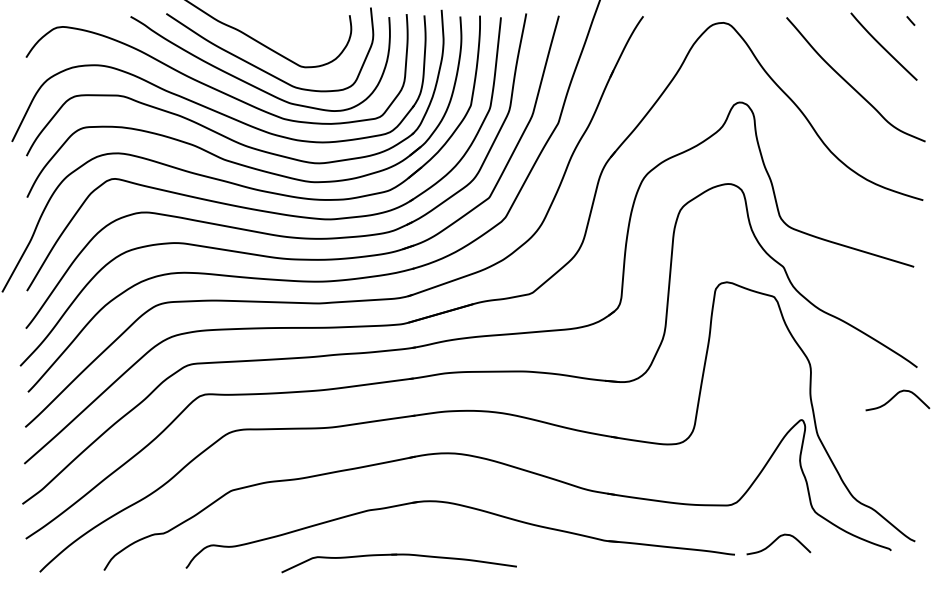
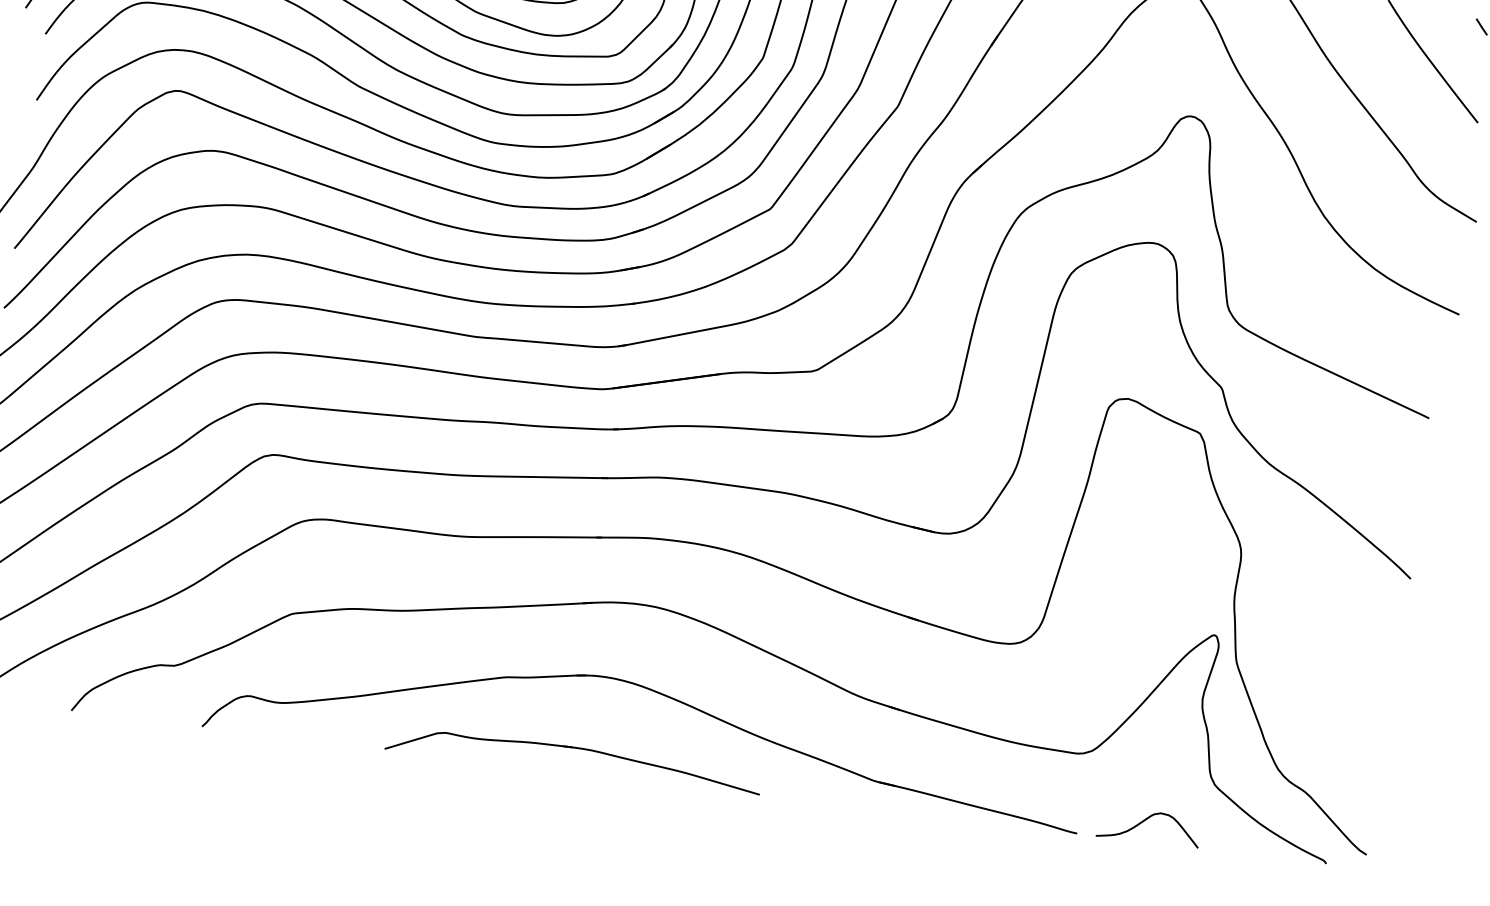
curve: (894, 397) -> (1367, 621), removed
part: (398, 555) -> (574, 749), moved

